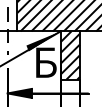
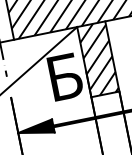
fill: (43, 41) -> (55, 46), removed

